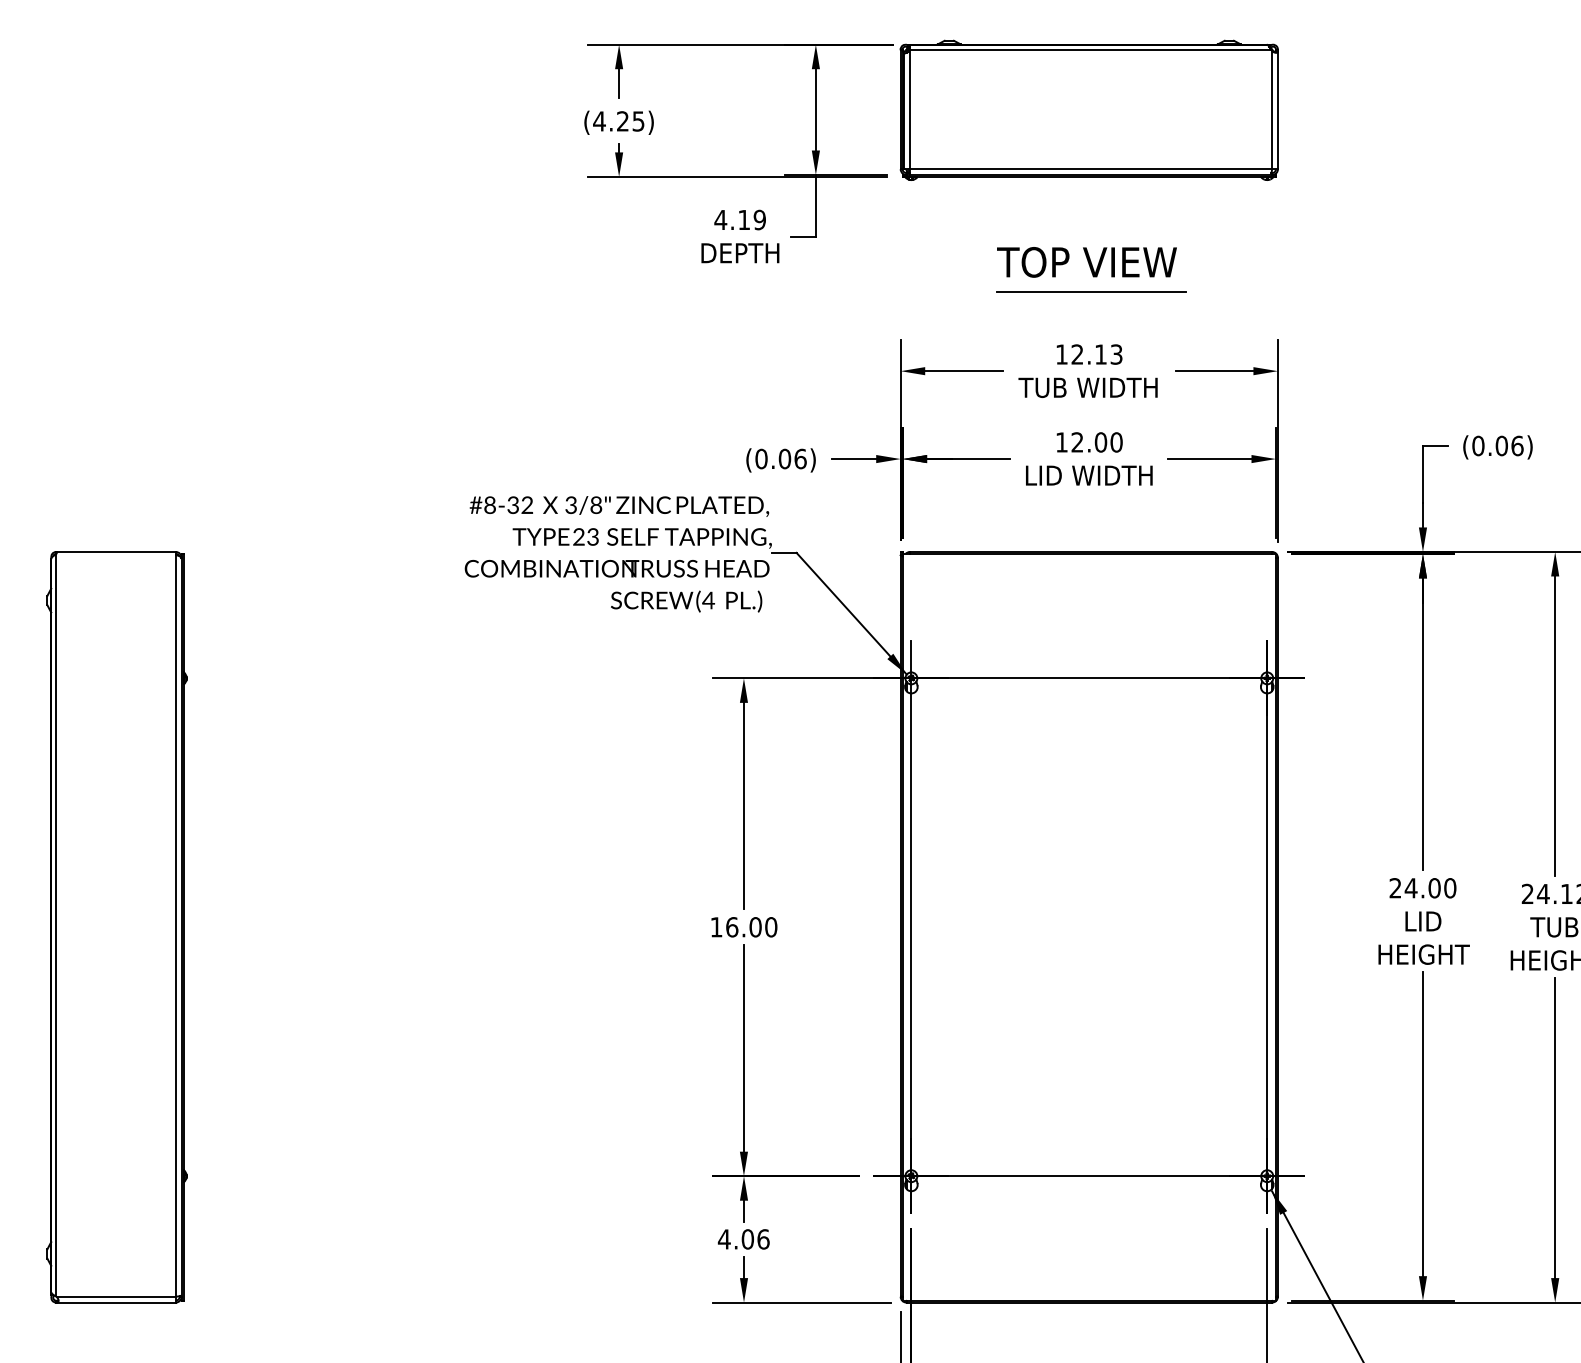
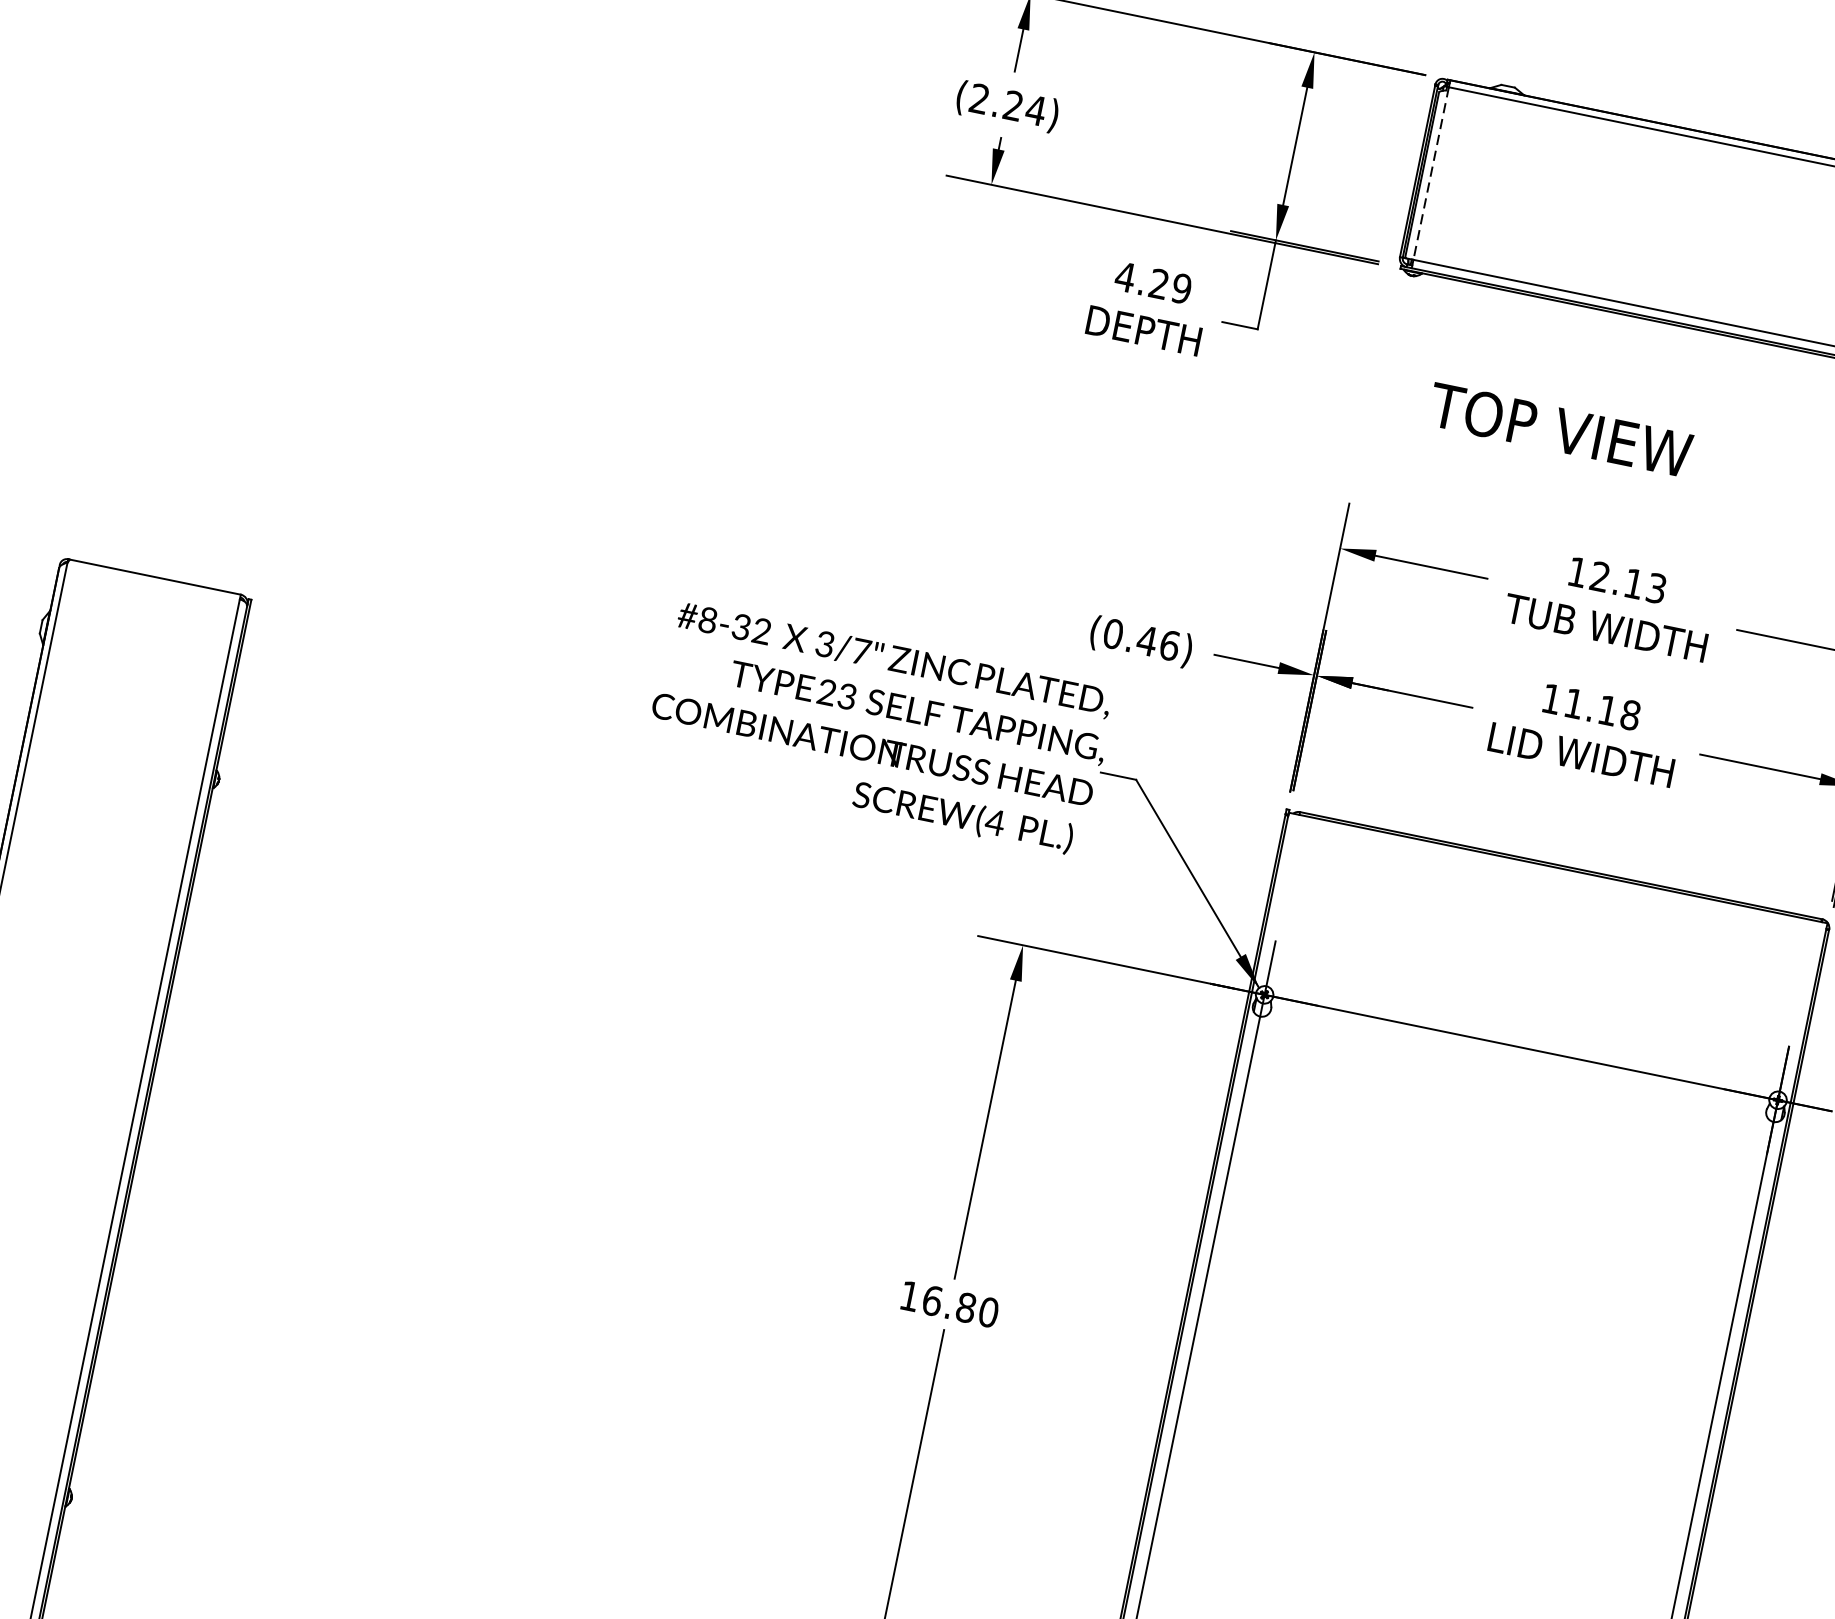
line: (910, 109) -> (1431, 173), solid -> dashed
text: (619, 121) -> (1008, 105), (4.25) -> (2.24)
text: (743, 219) -> (1158, 283), 4.19 -> 4.29
text: (1086, 262) -> (1559, 430), moved
line: (1091, 291) -> (1639, 490), removed
text: (1096, 442) -> (1601, 709), 12.00 -> 11.18
text: (784, 458) -> (1146, 640), (0.06) -> (0.46)
text: (596, 505) -> (861, 652), 3/8" -> 3/7"
text: (755, 927) -> (965, 1308), 16.00 -> 16.80

